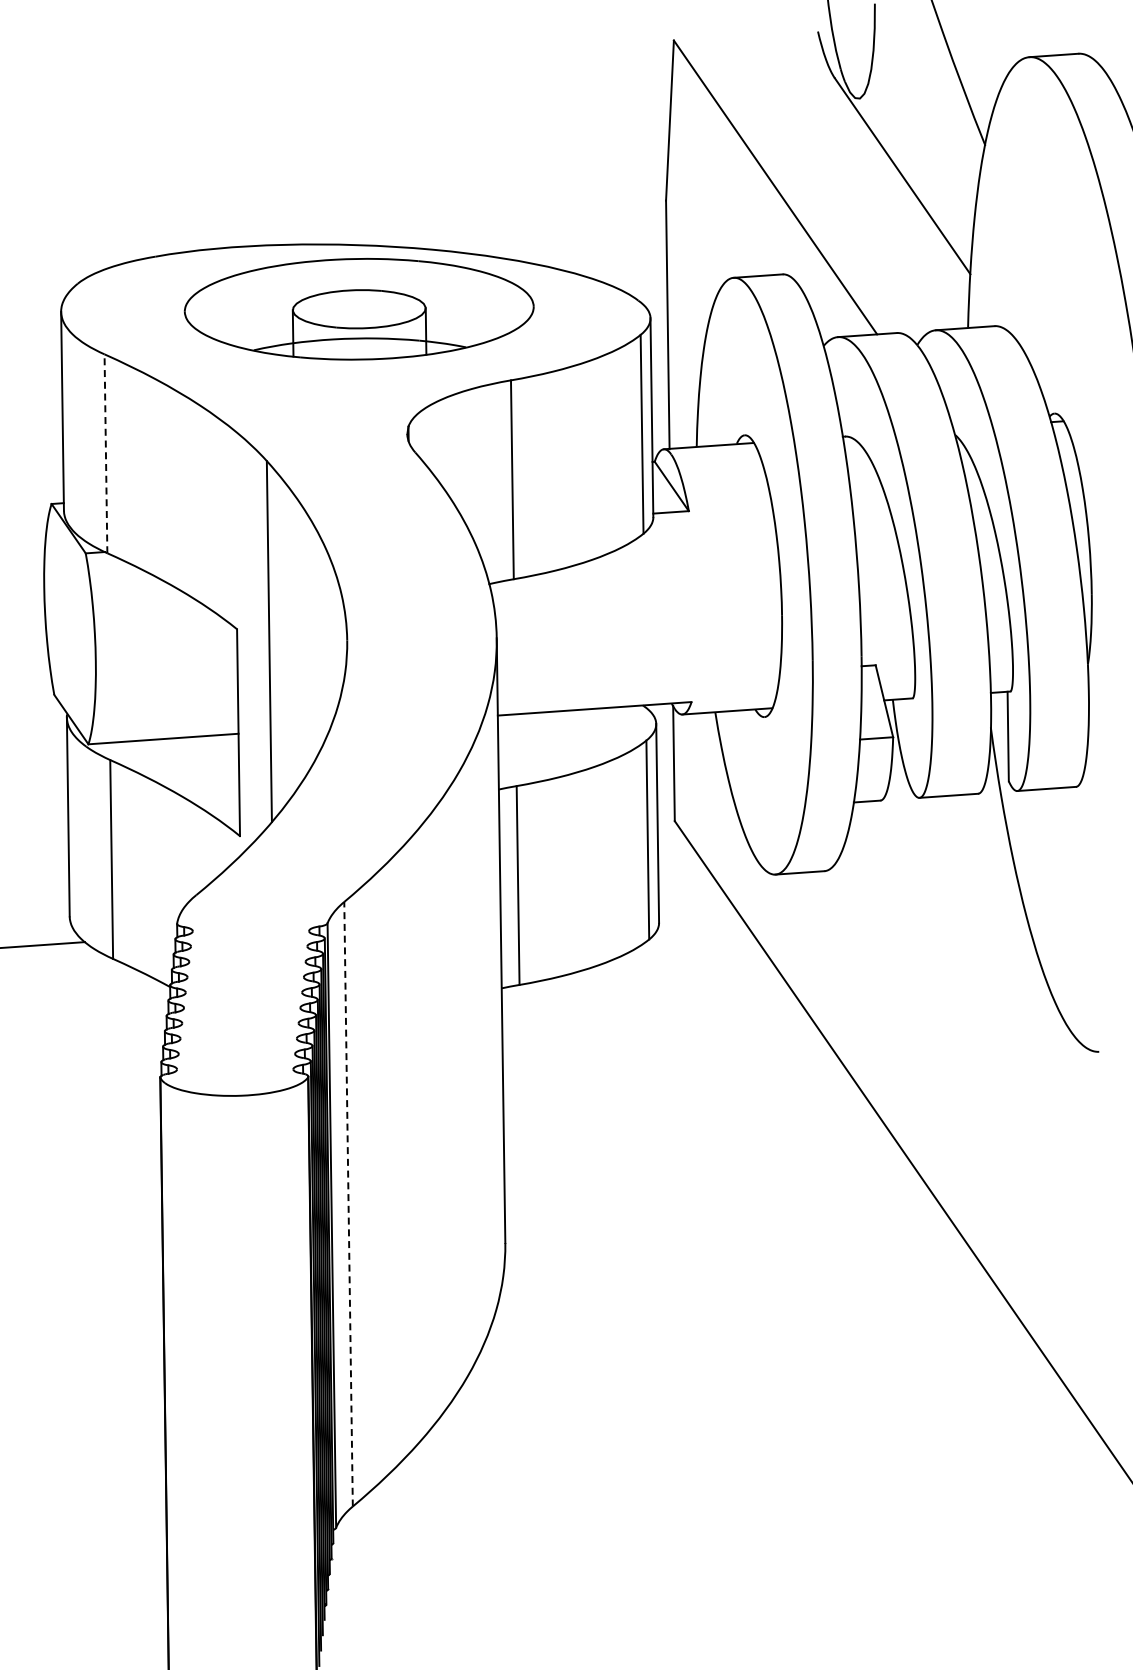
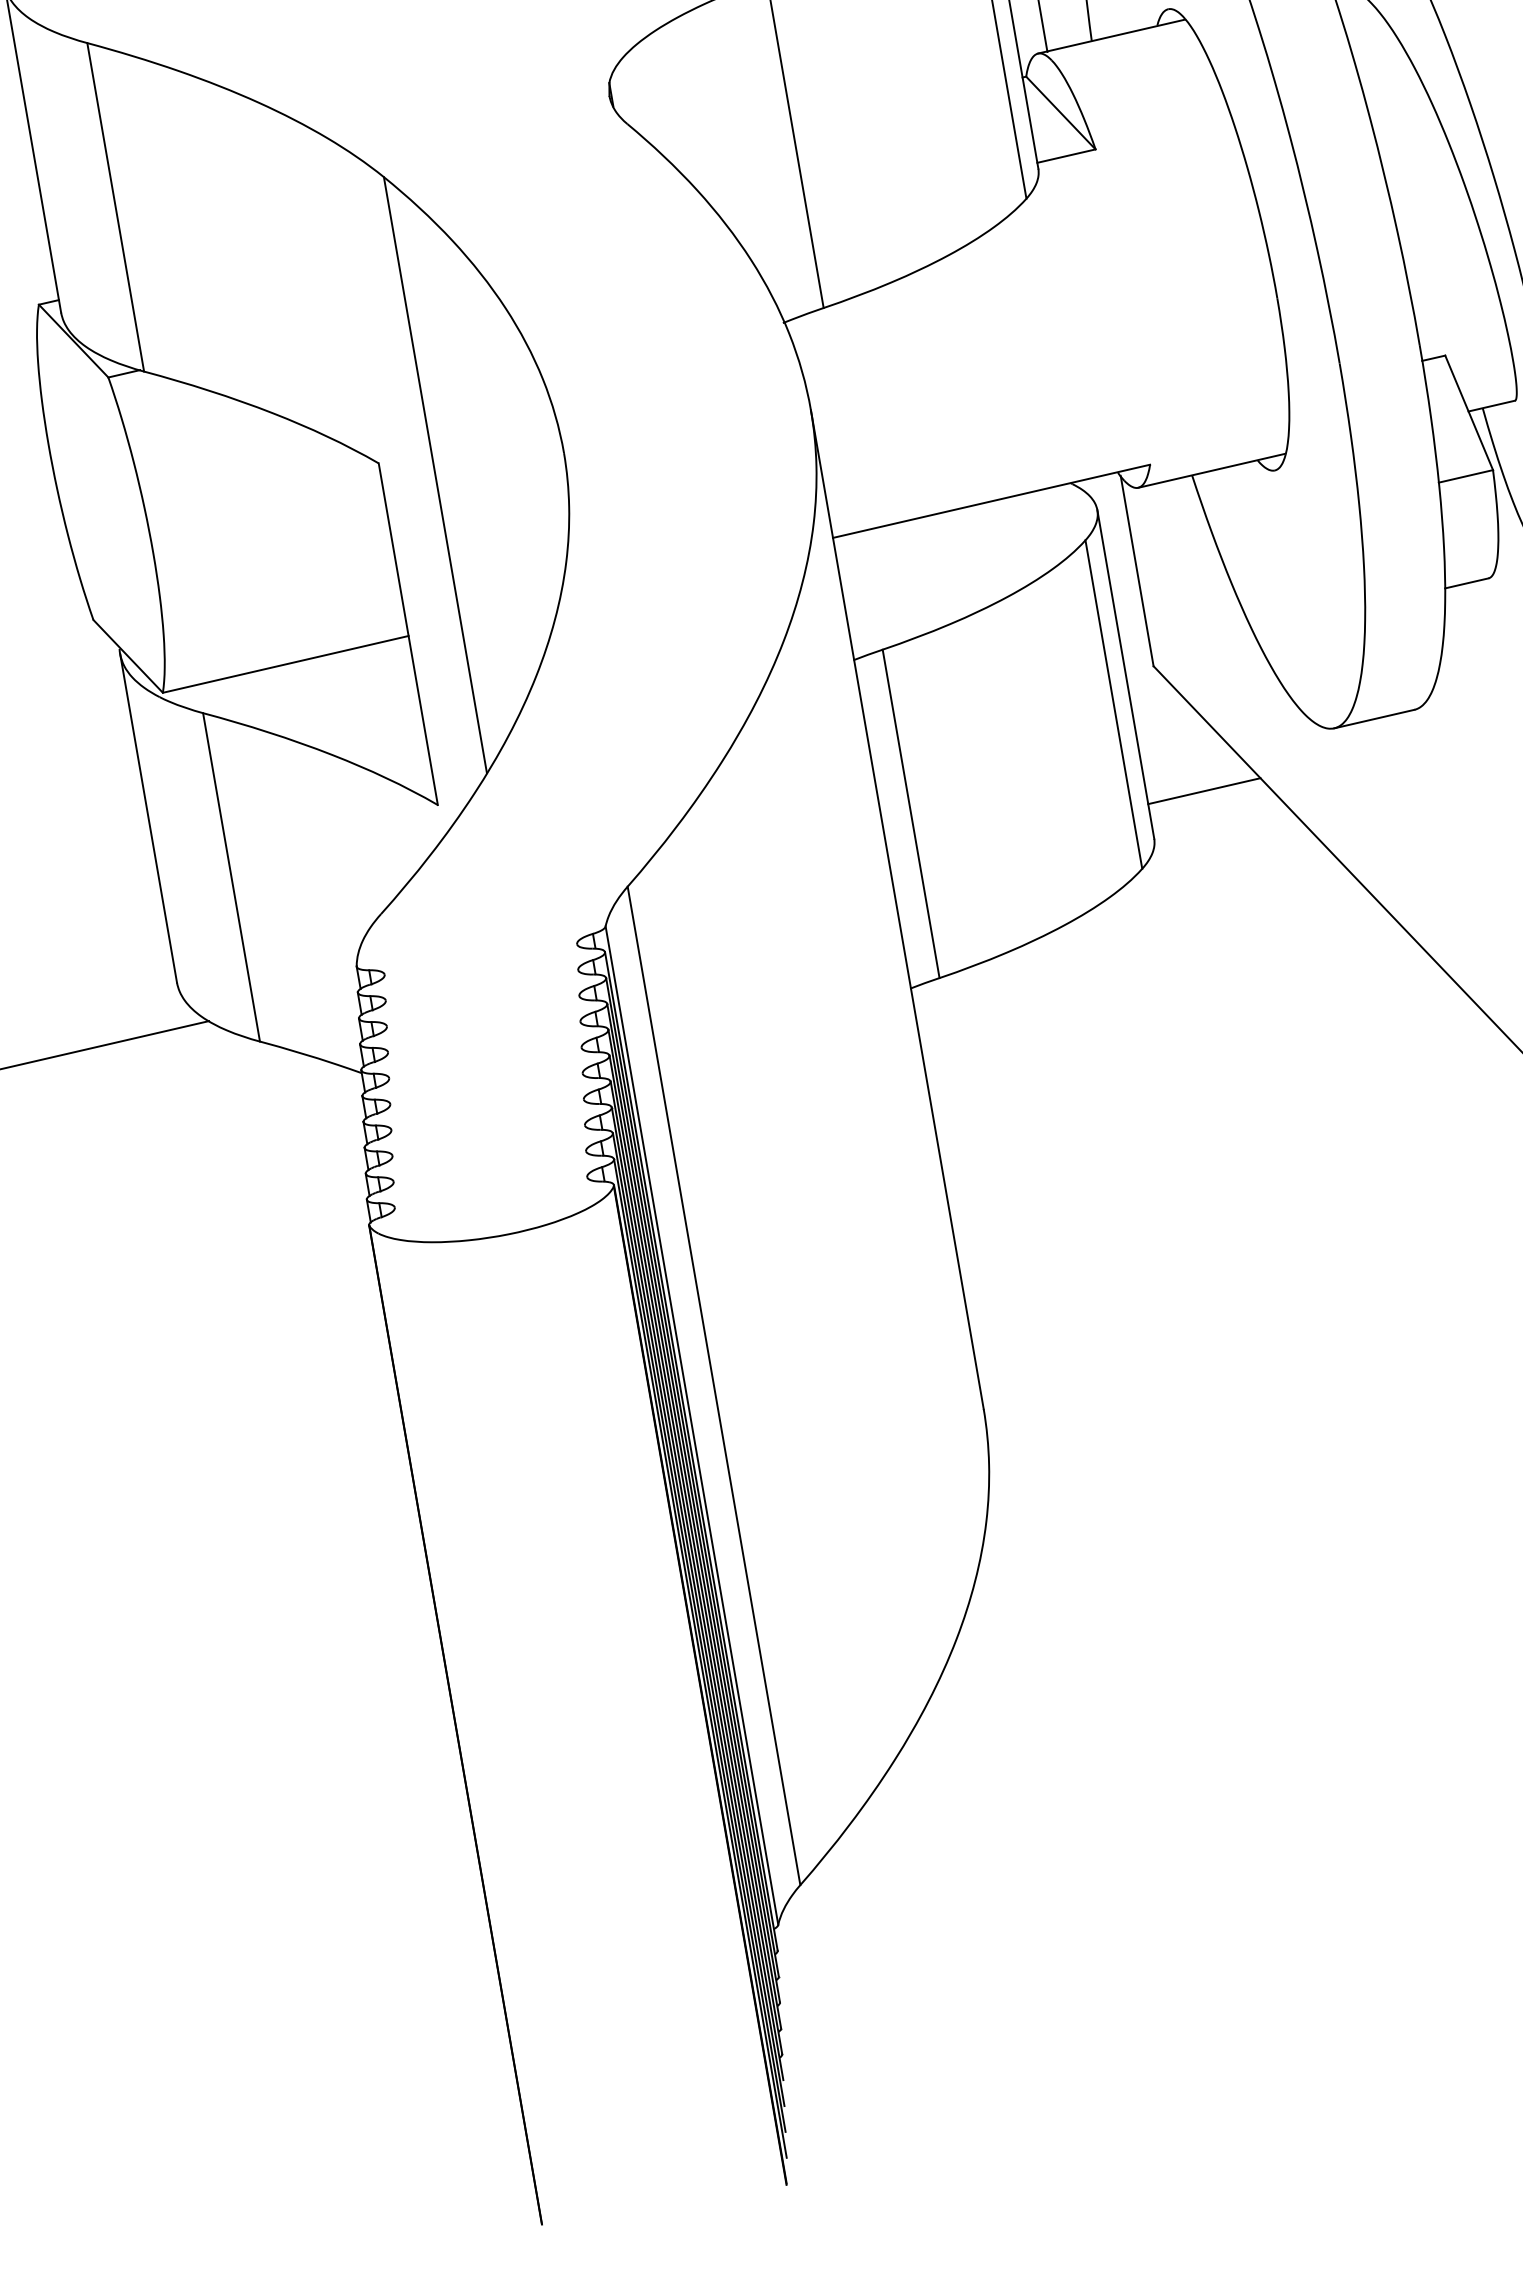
line: (105, 453) -> (114, 206), dashed -> solid
line: (692, 899) -> (1203, 791), added
line: (348, 1203) -> (713, 1384), dashed -> solid

